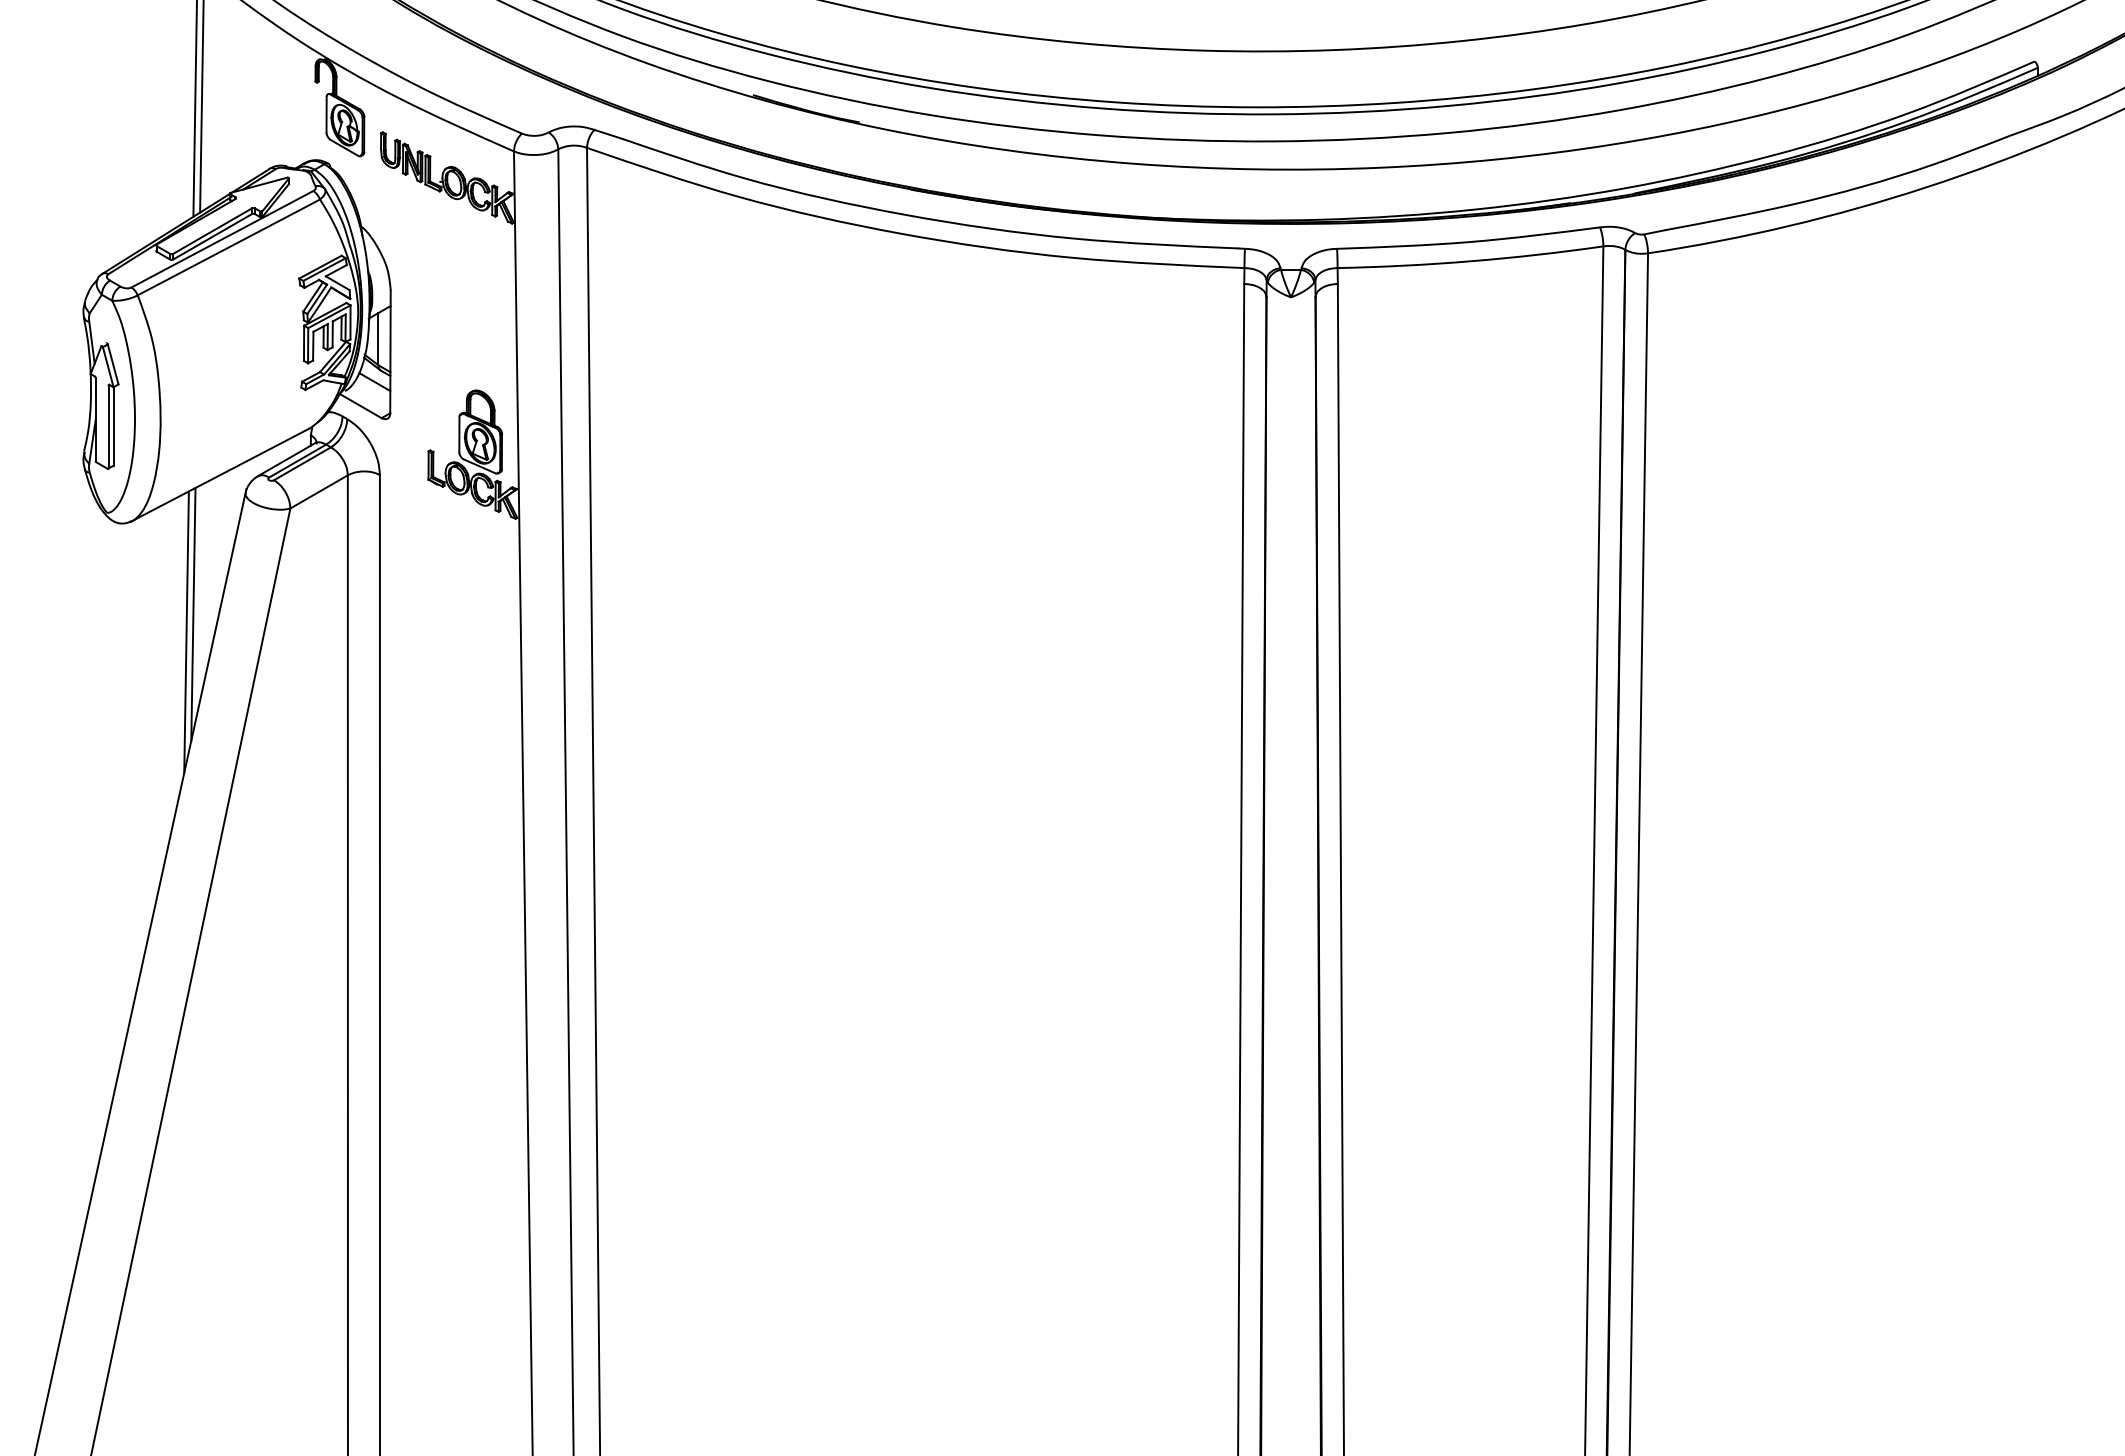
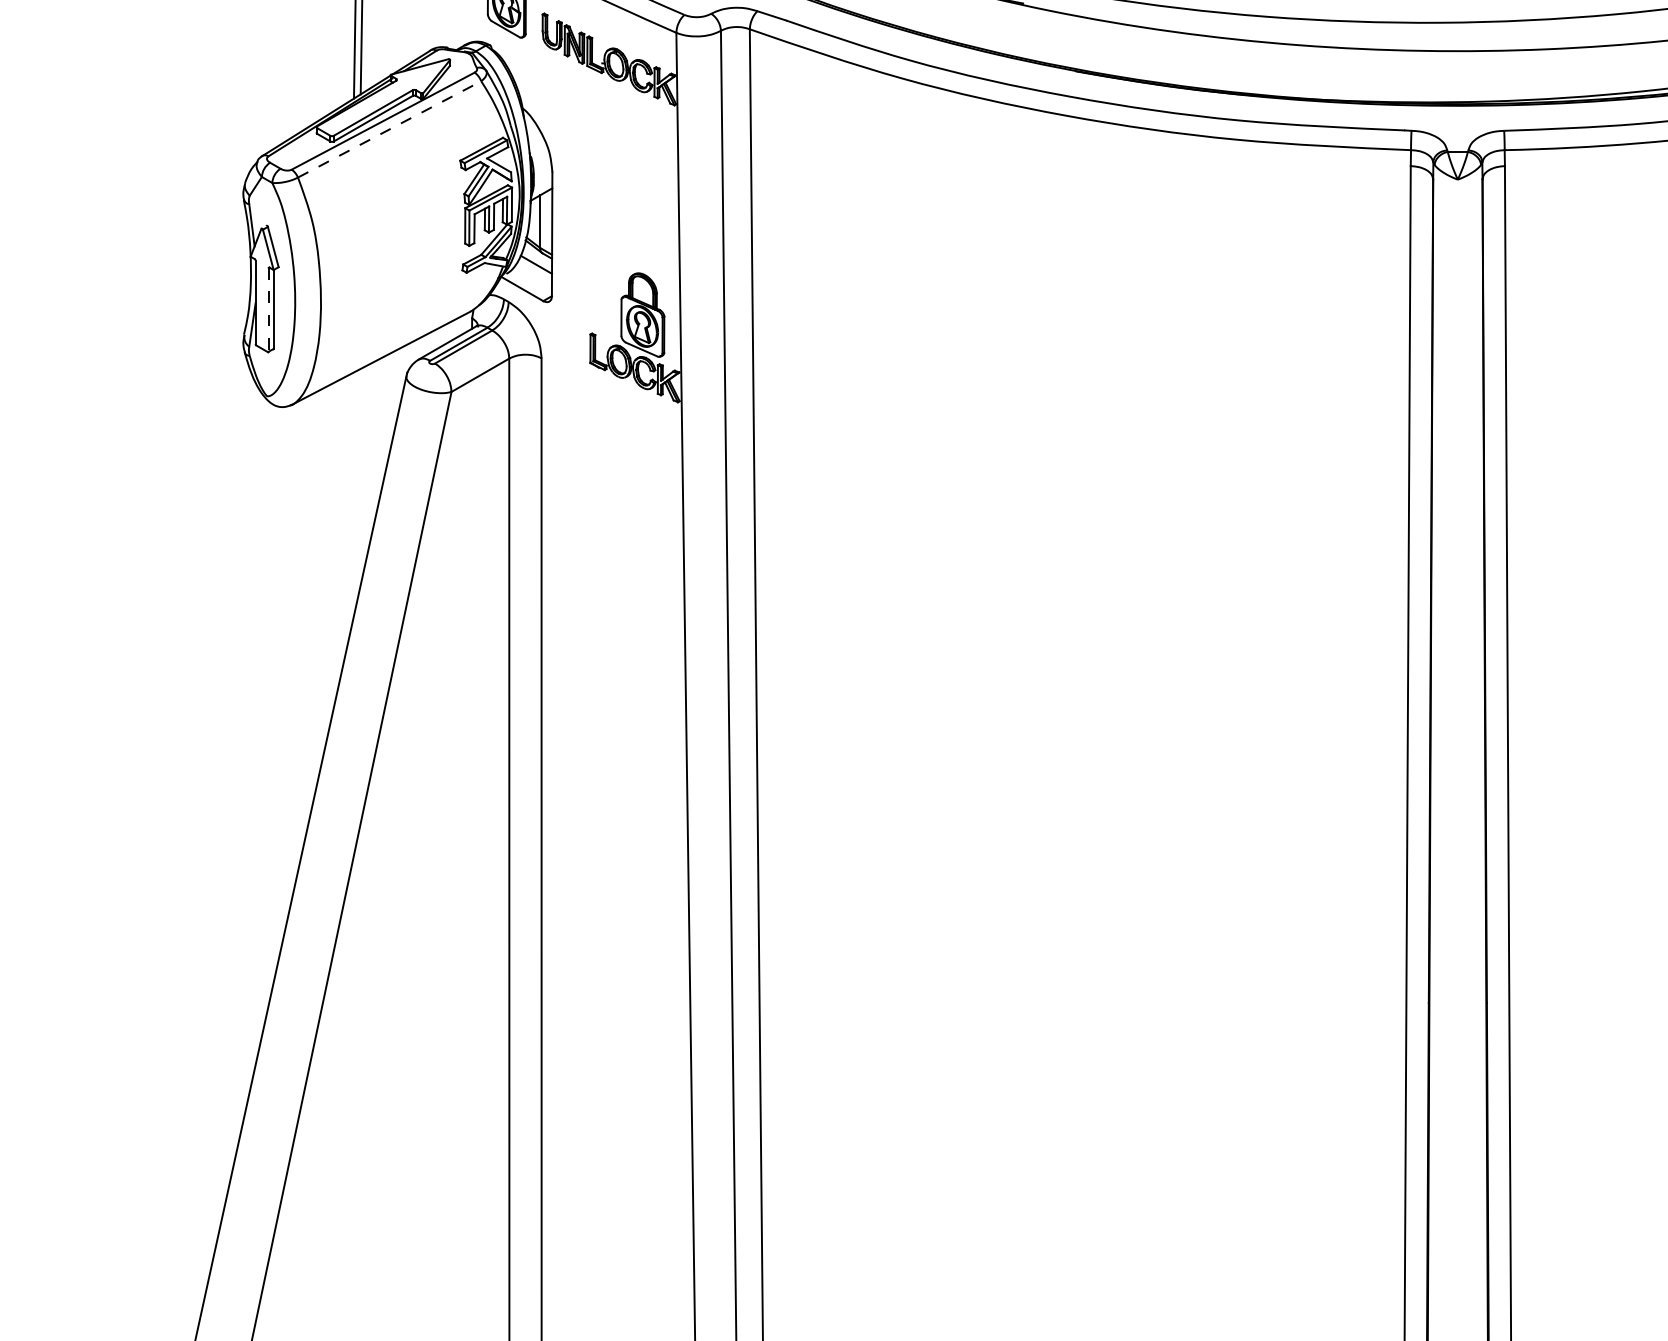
line: (228, 247) -> (389, 129), solid -> dashed
line: (108, 426) -> (268, 309), solid -> dashed
line: (193, 614) -> (354, 498), removed
line: (186, 632) -> (347, 516), removed

